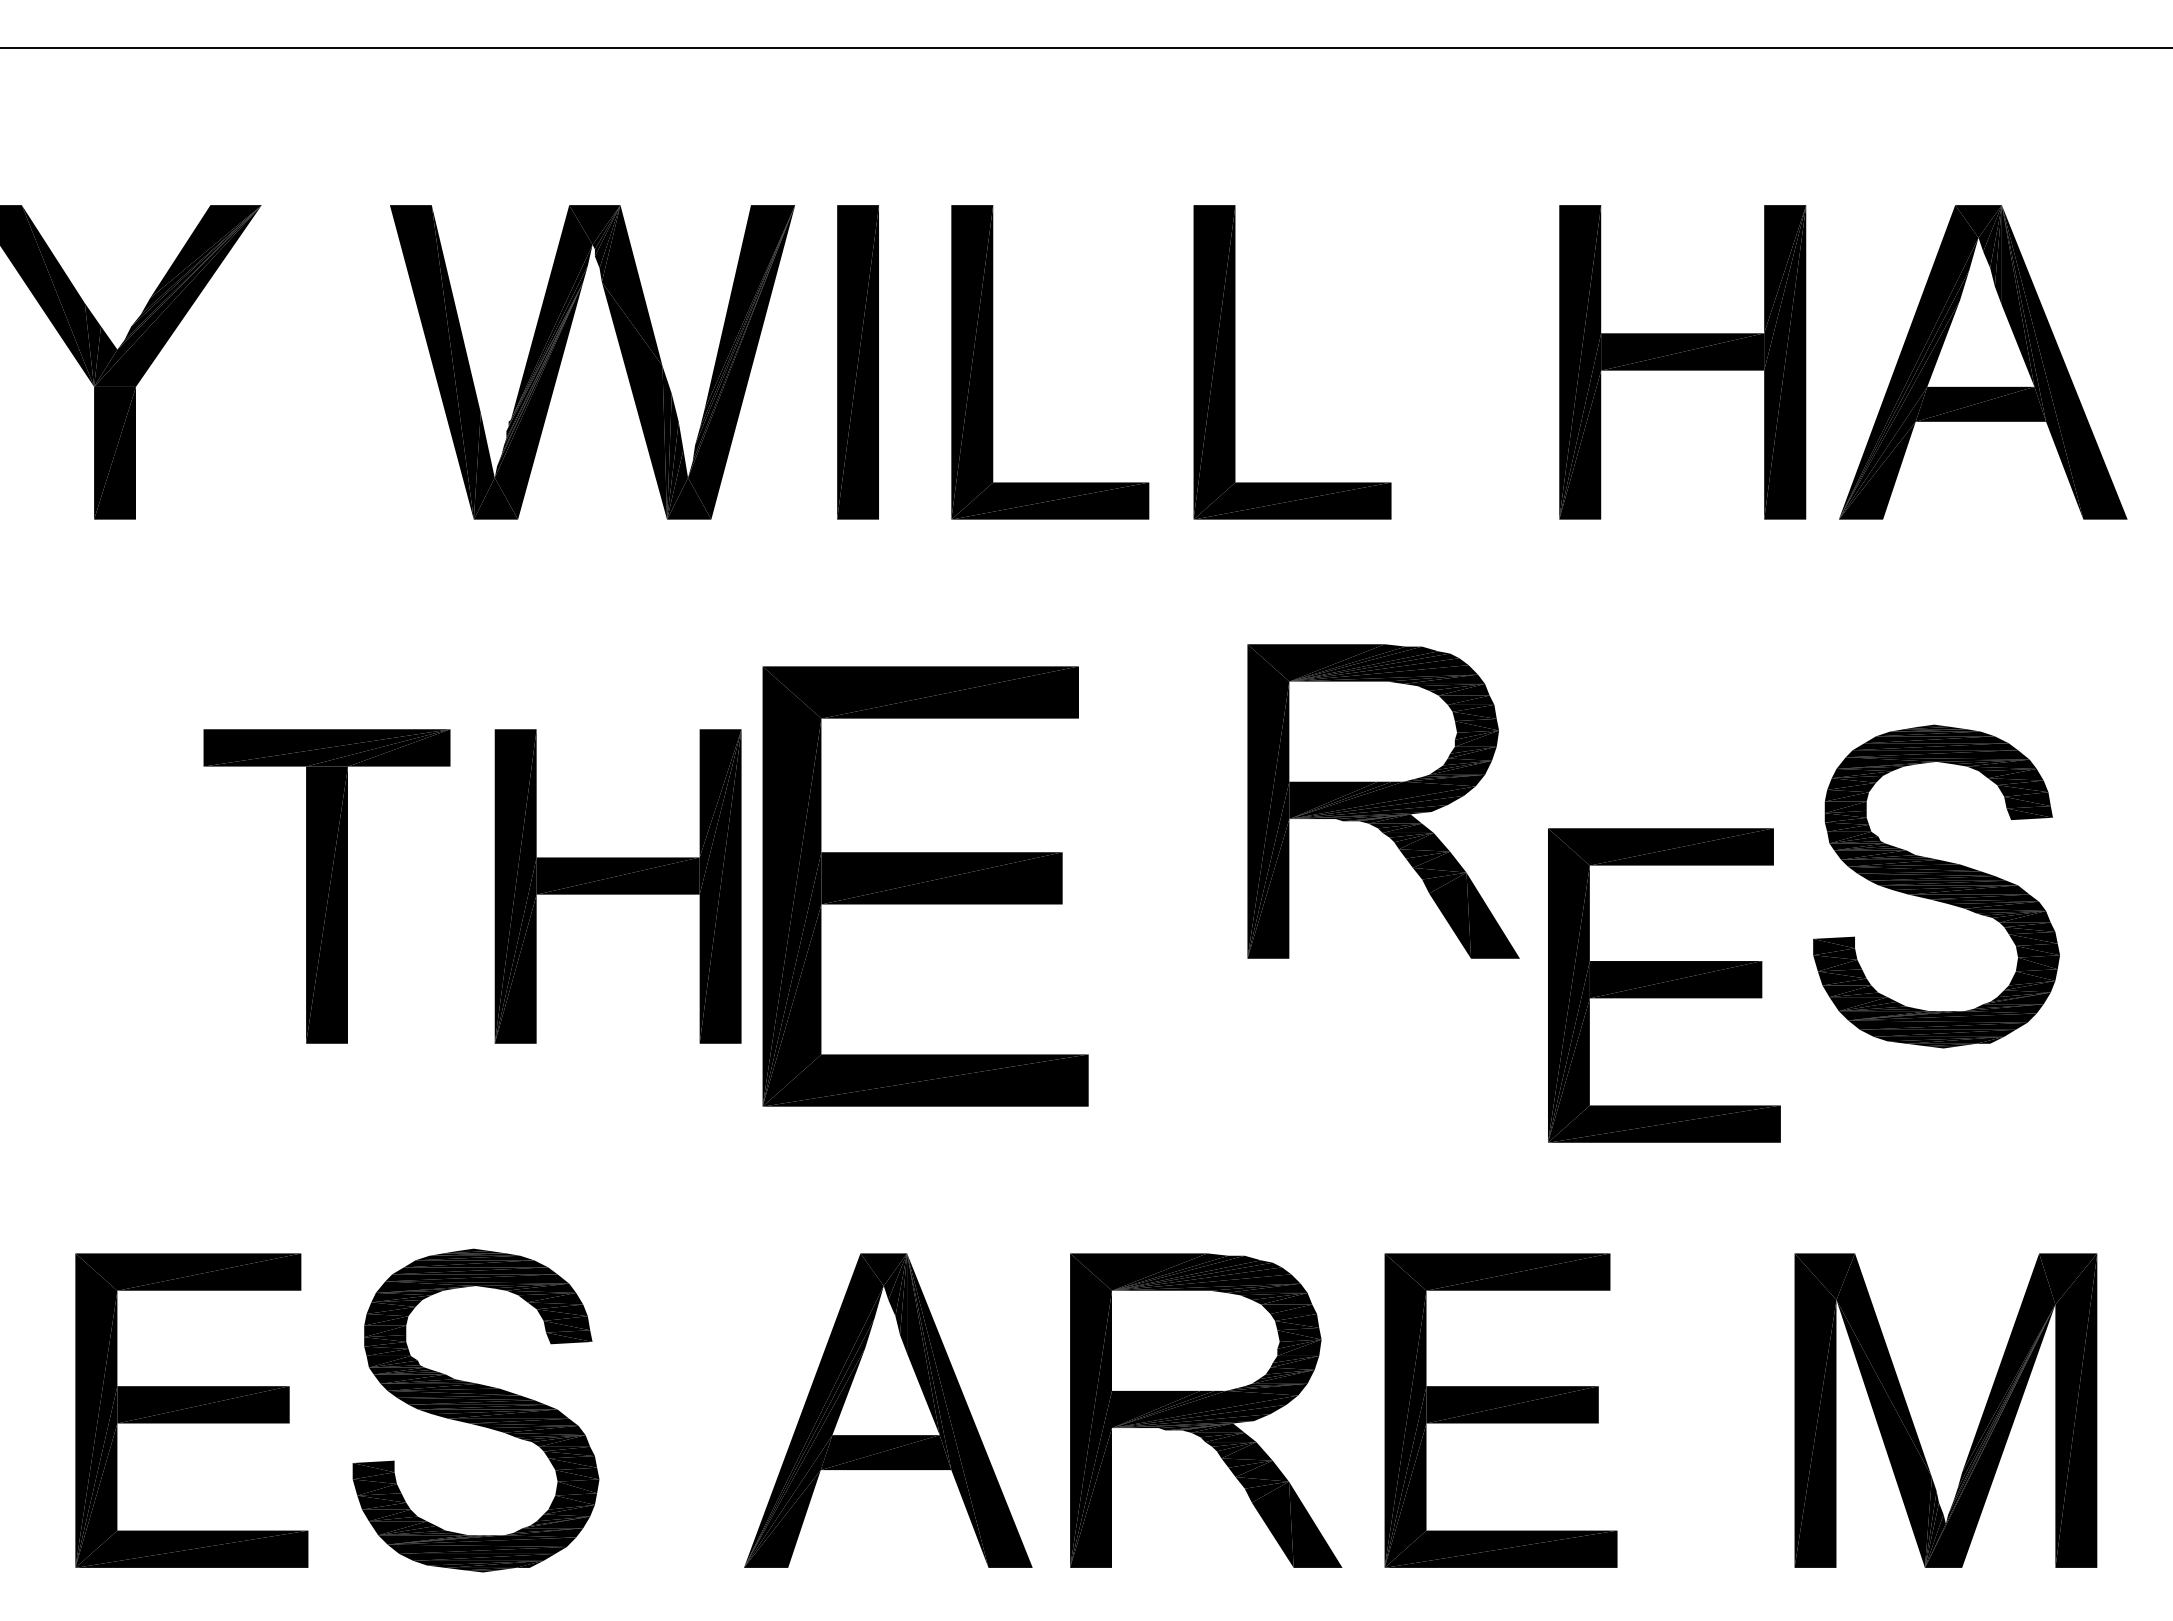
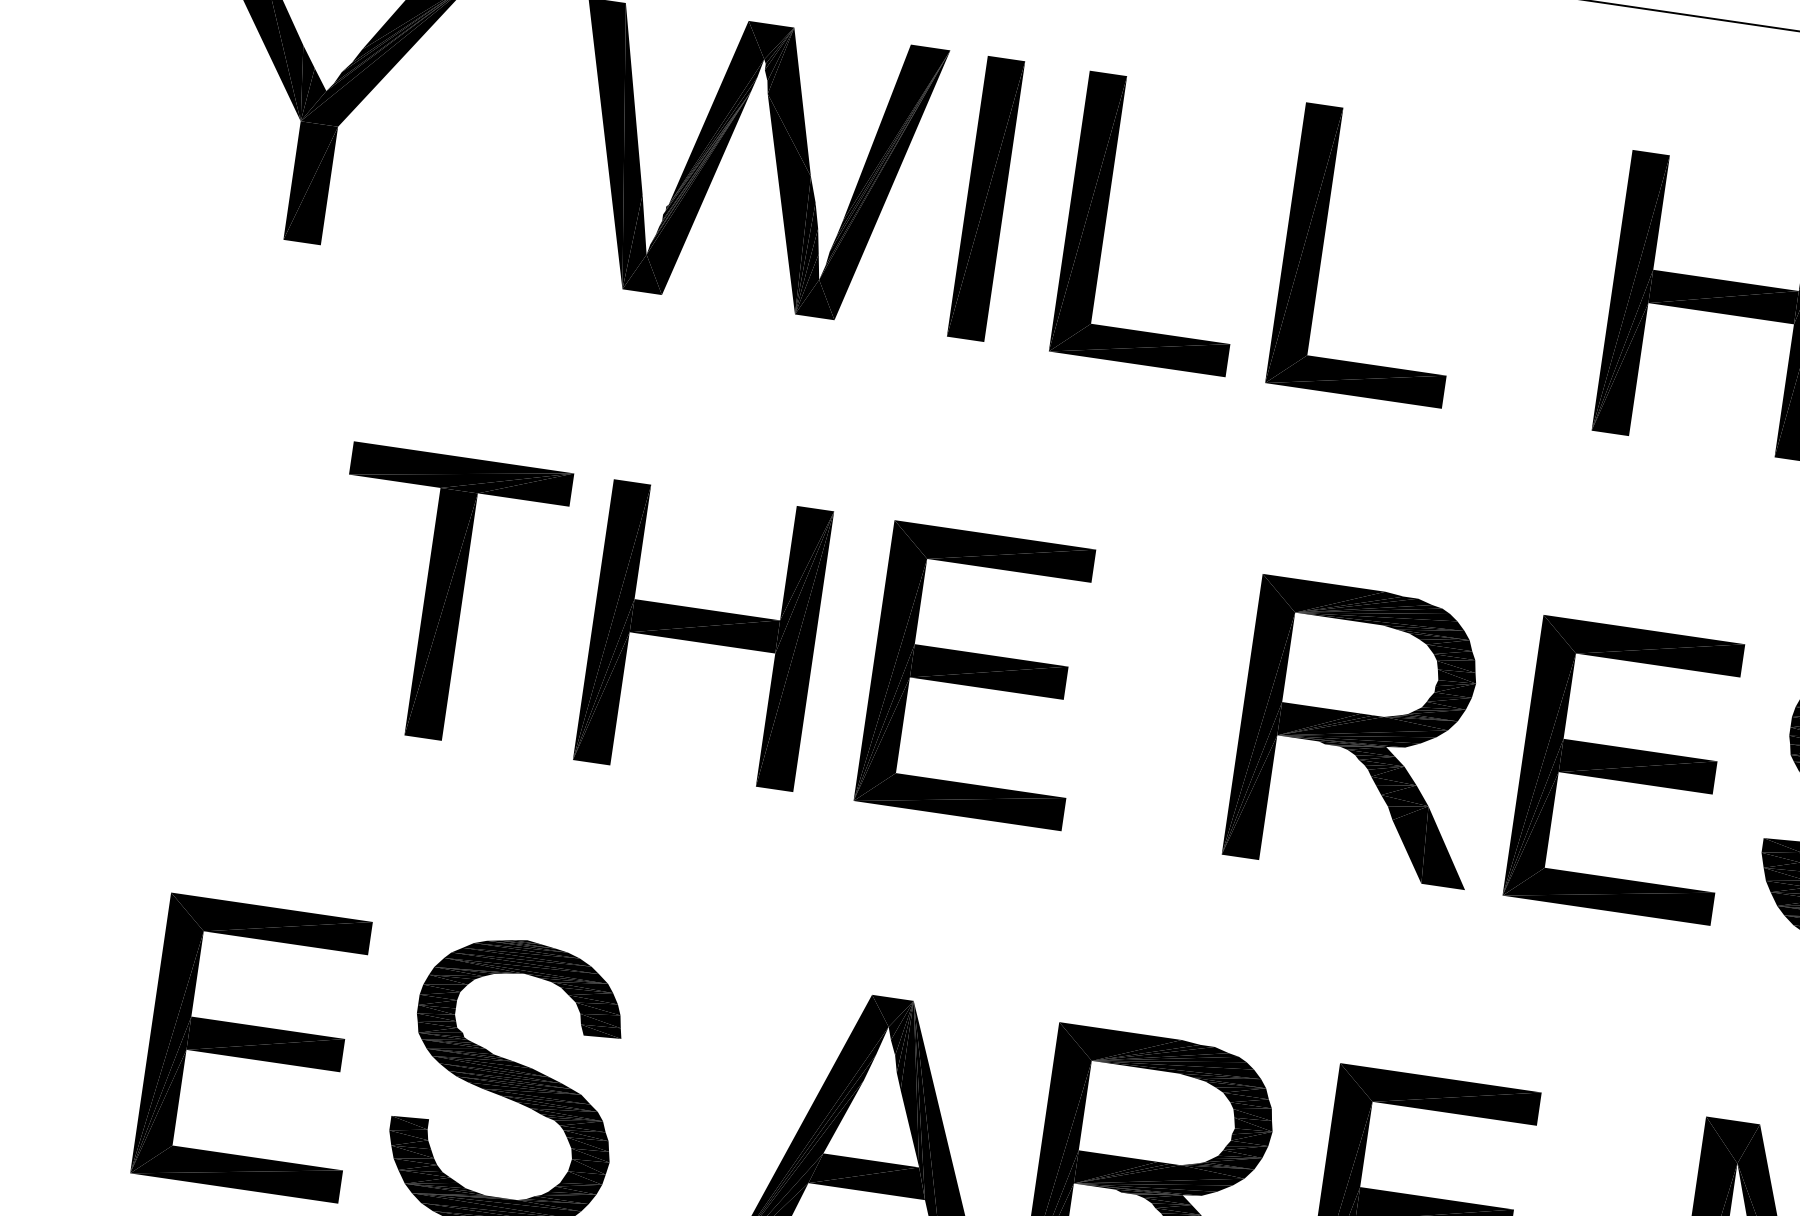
part: (1383, 801) -> (1363, 731), moved
part: (925, 886) -> (977, 675), size x0.71
part: (1664, 985) -> (1627, 770), moved

